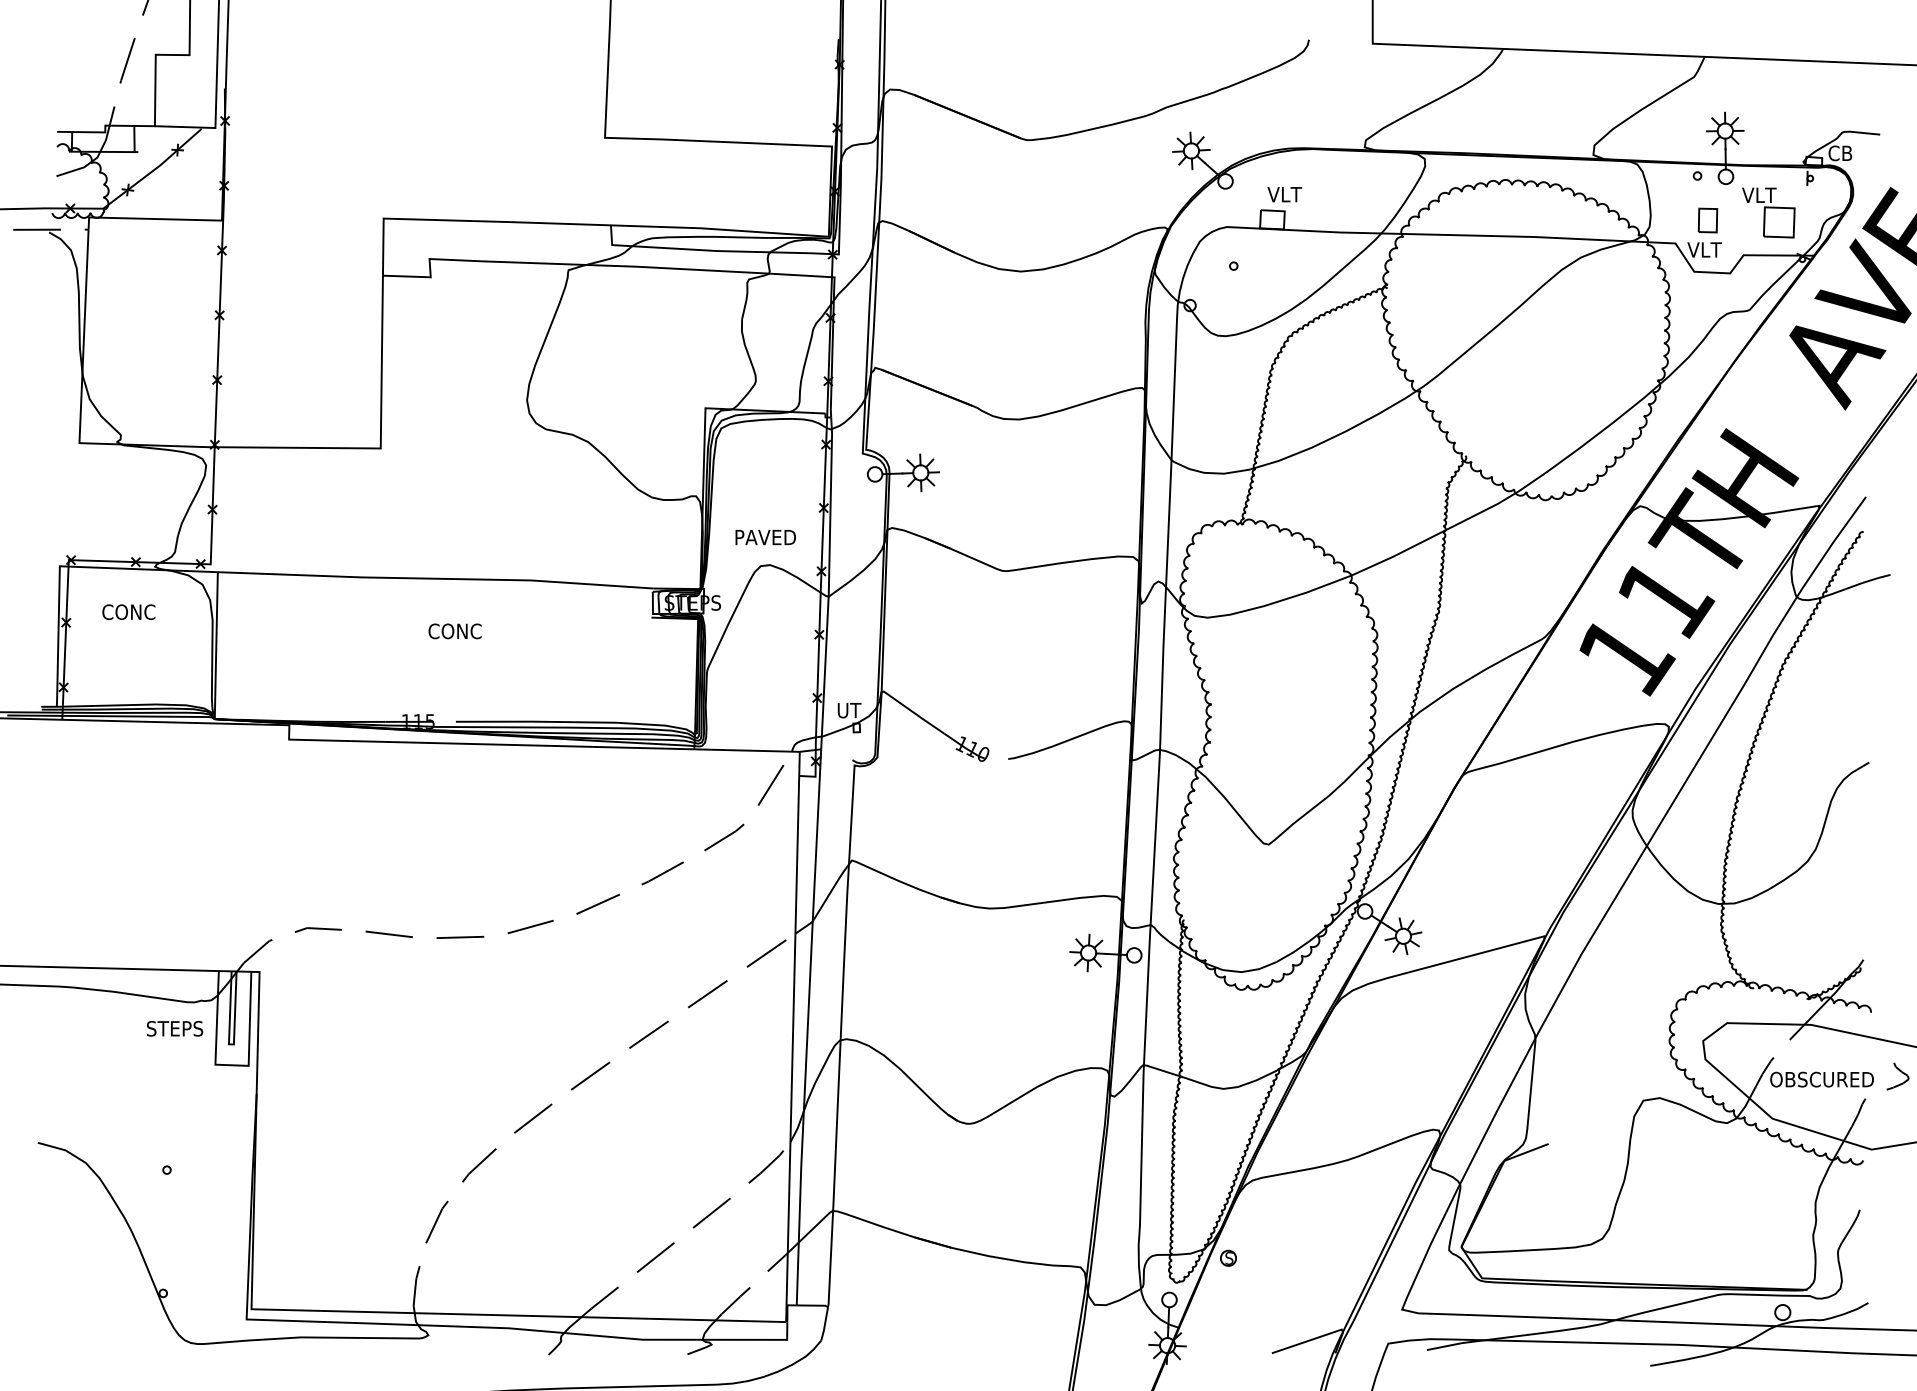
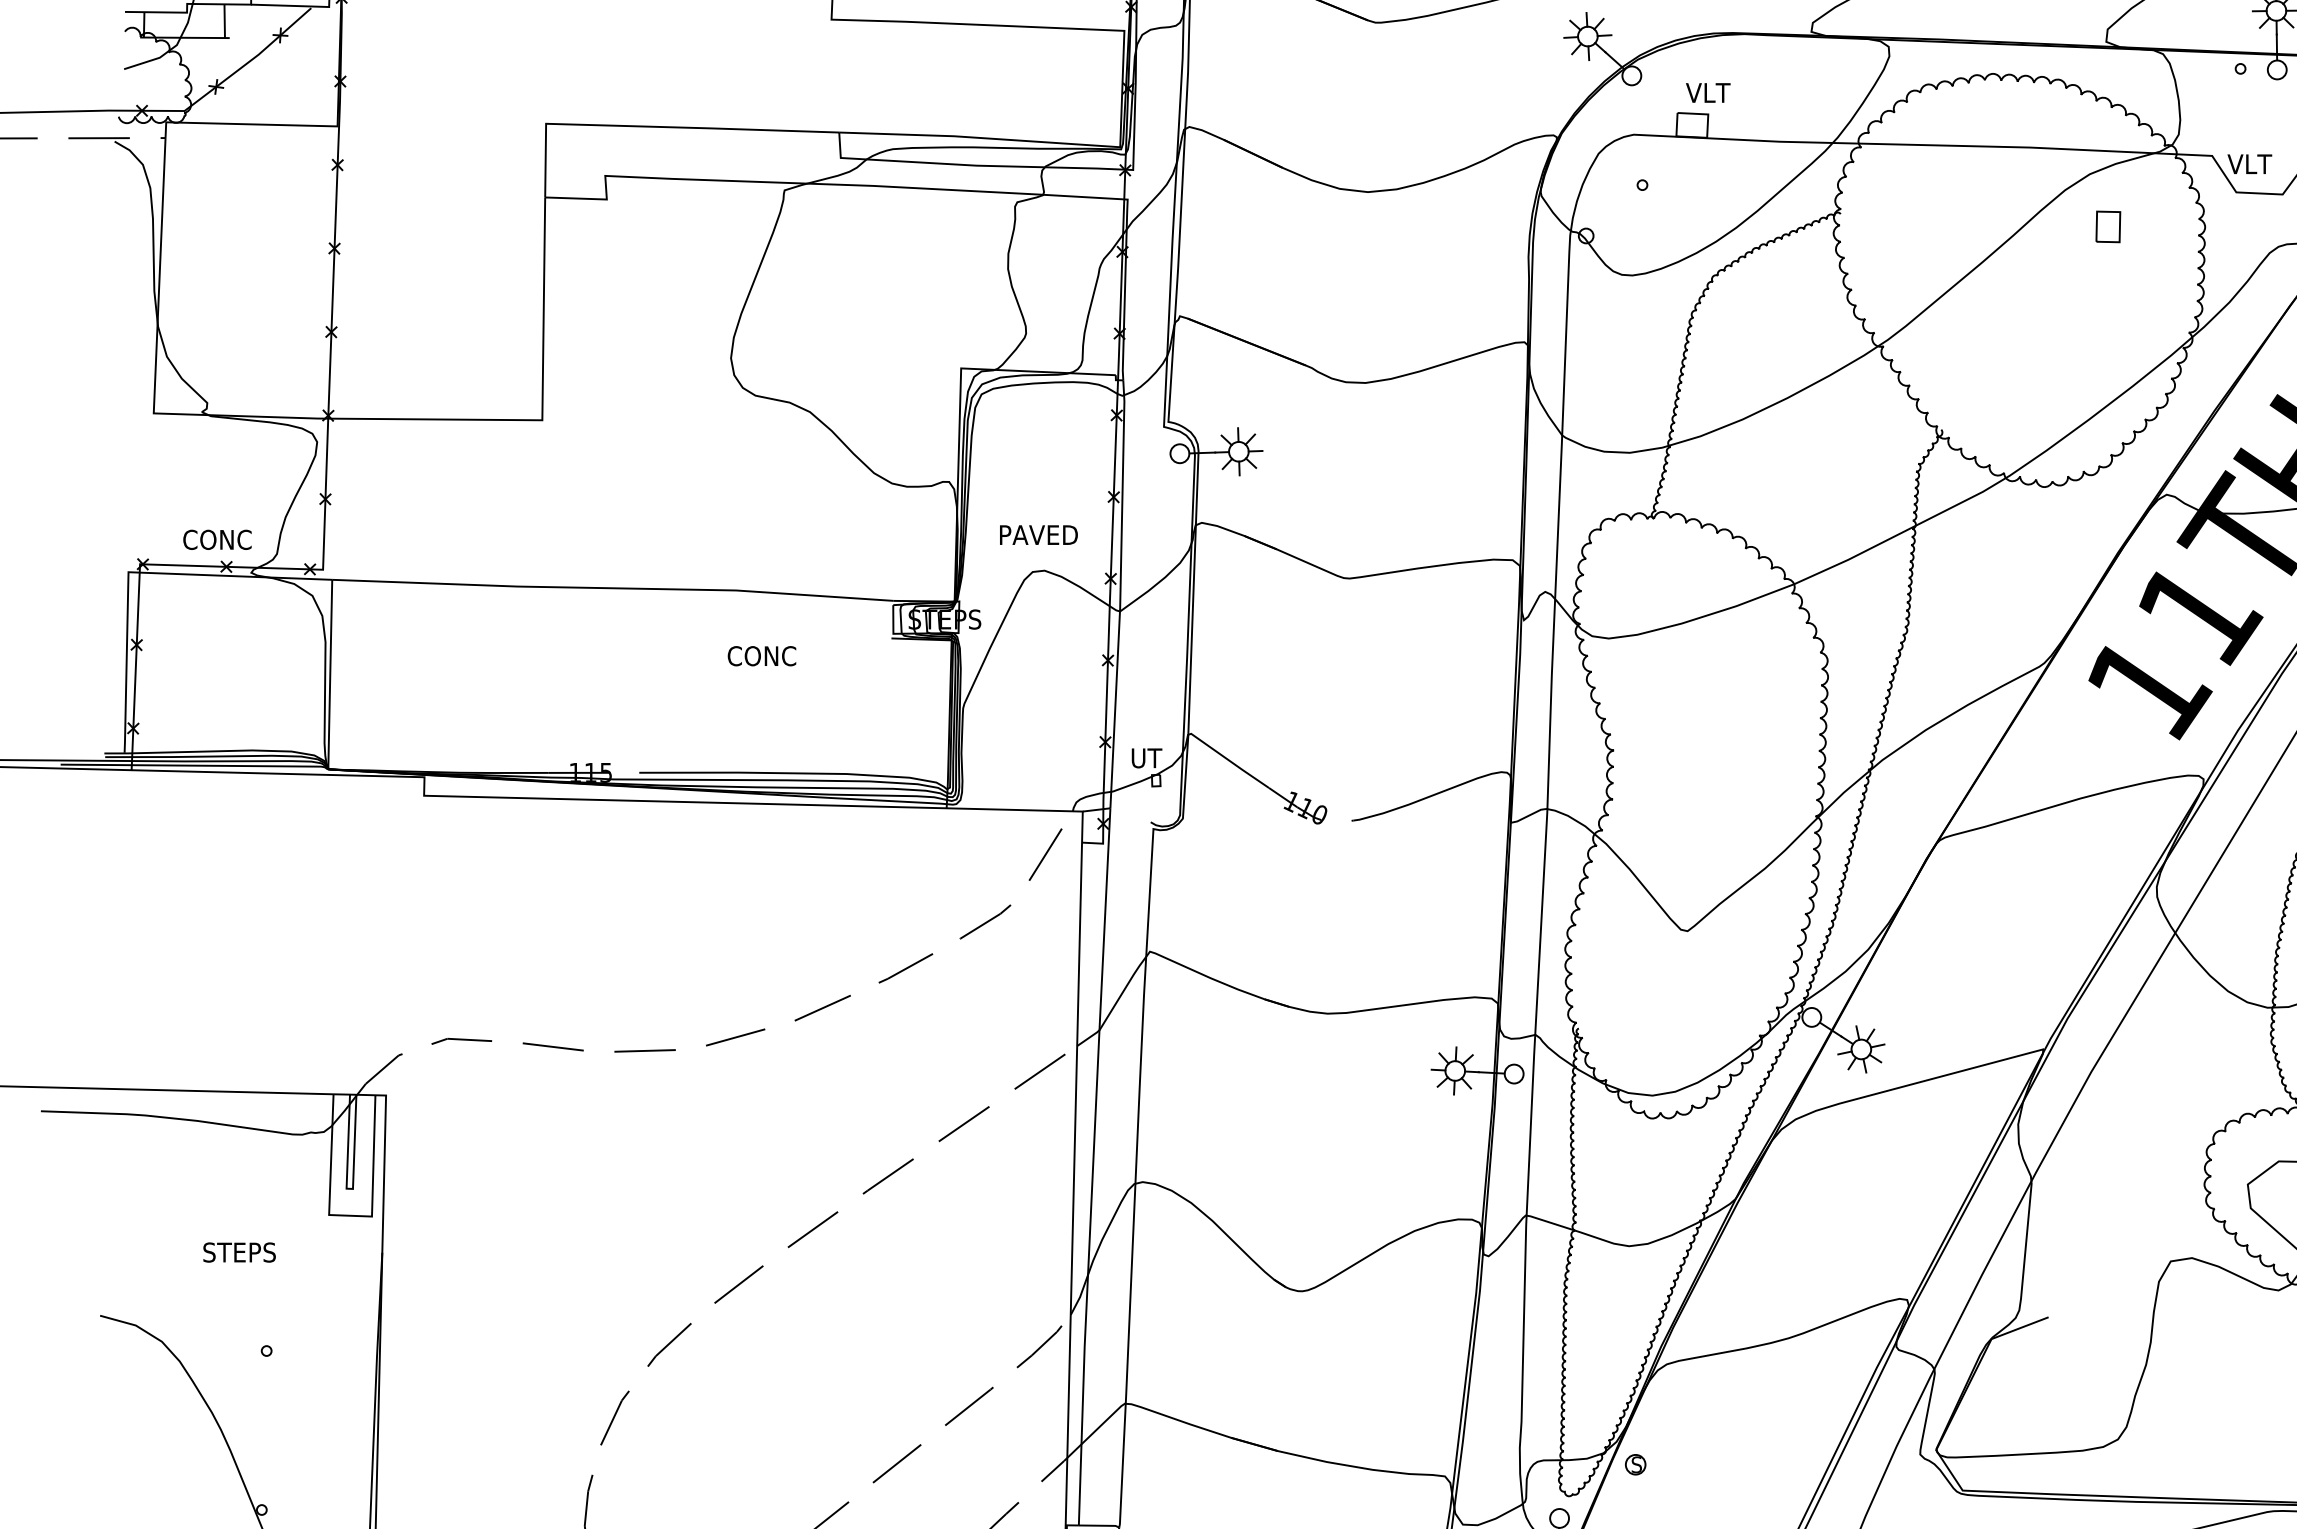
part: (1707, 220) -> (2107, 226), moved
text: (128, 611) -> (217, 538), moved
text: (454, 631) -> (761, 656), moved
text: (175, 1028) -> (240, 1252), moved

